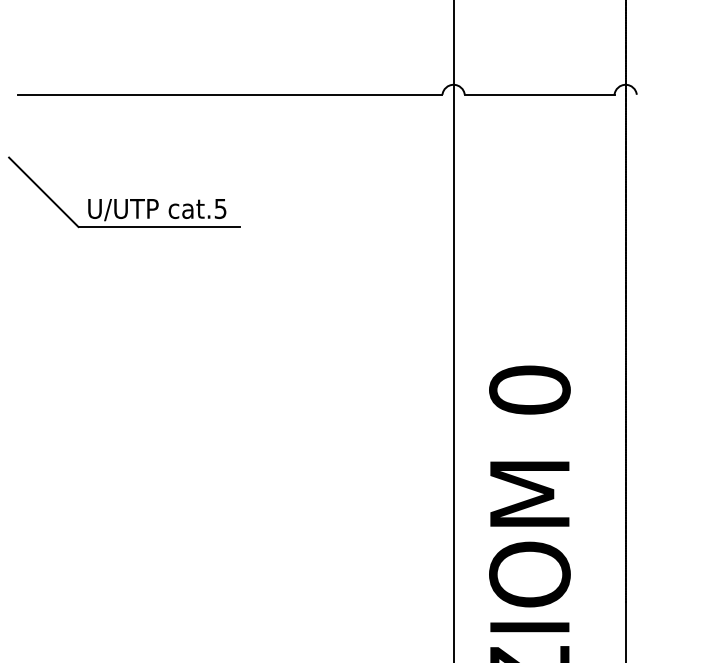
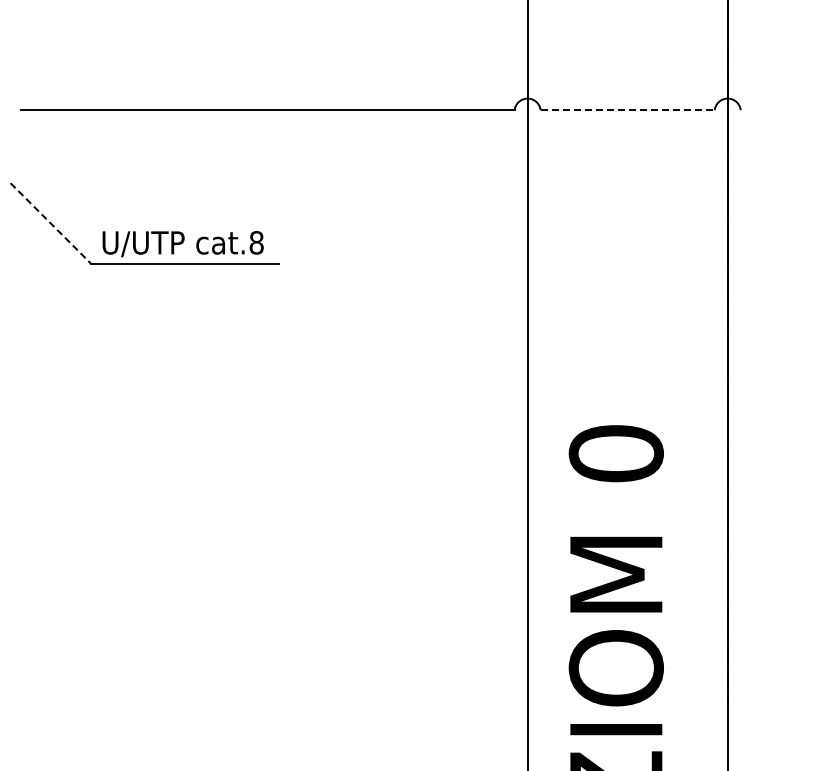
line: (540, 95) -> (628, 110), solid -> dashed
line: (44, 192) -> (51, 223), solid -> dashed
text: (220, 208) -> (256, 242), cat.5 -> cat.8

